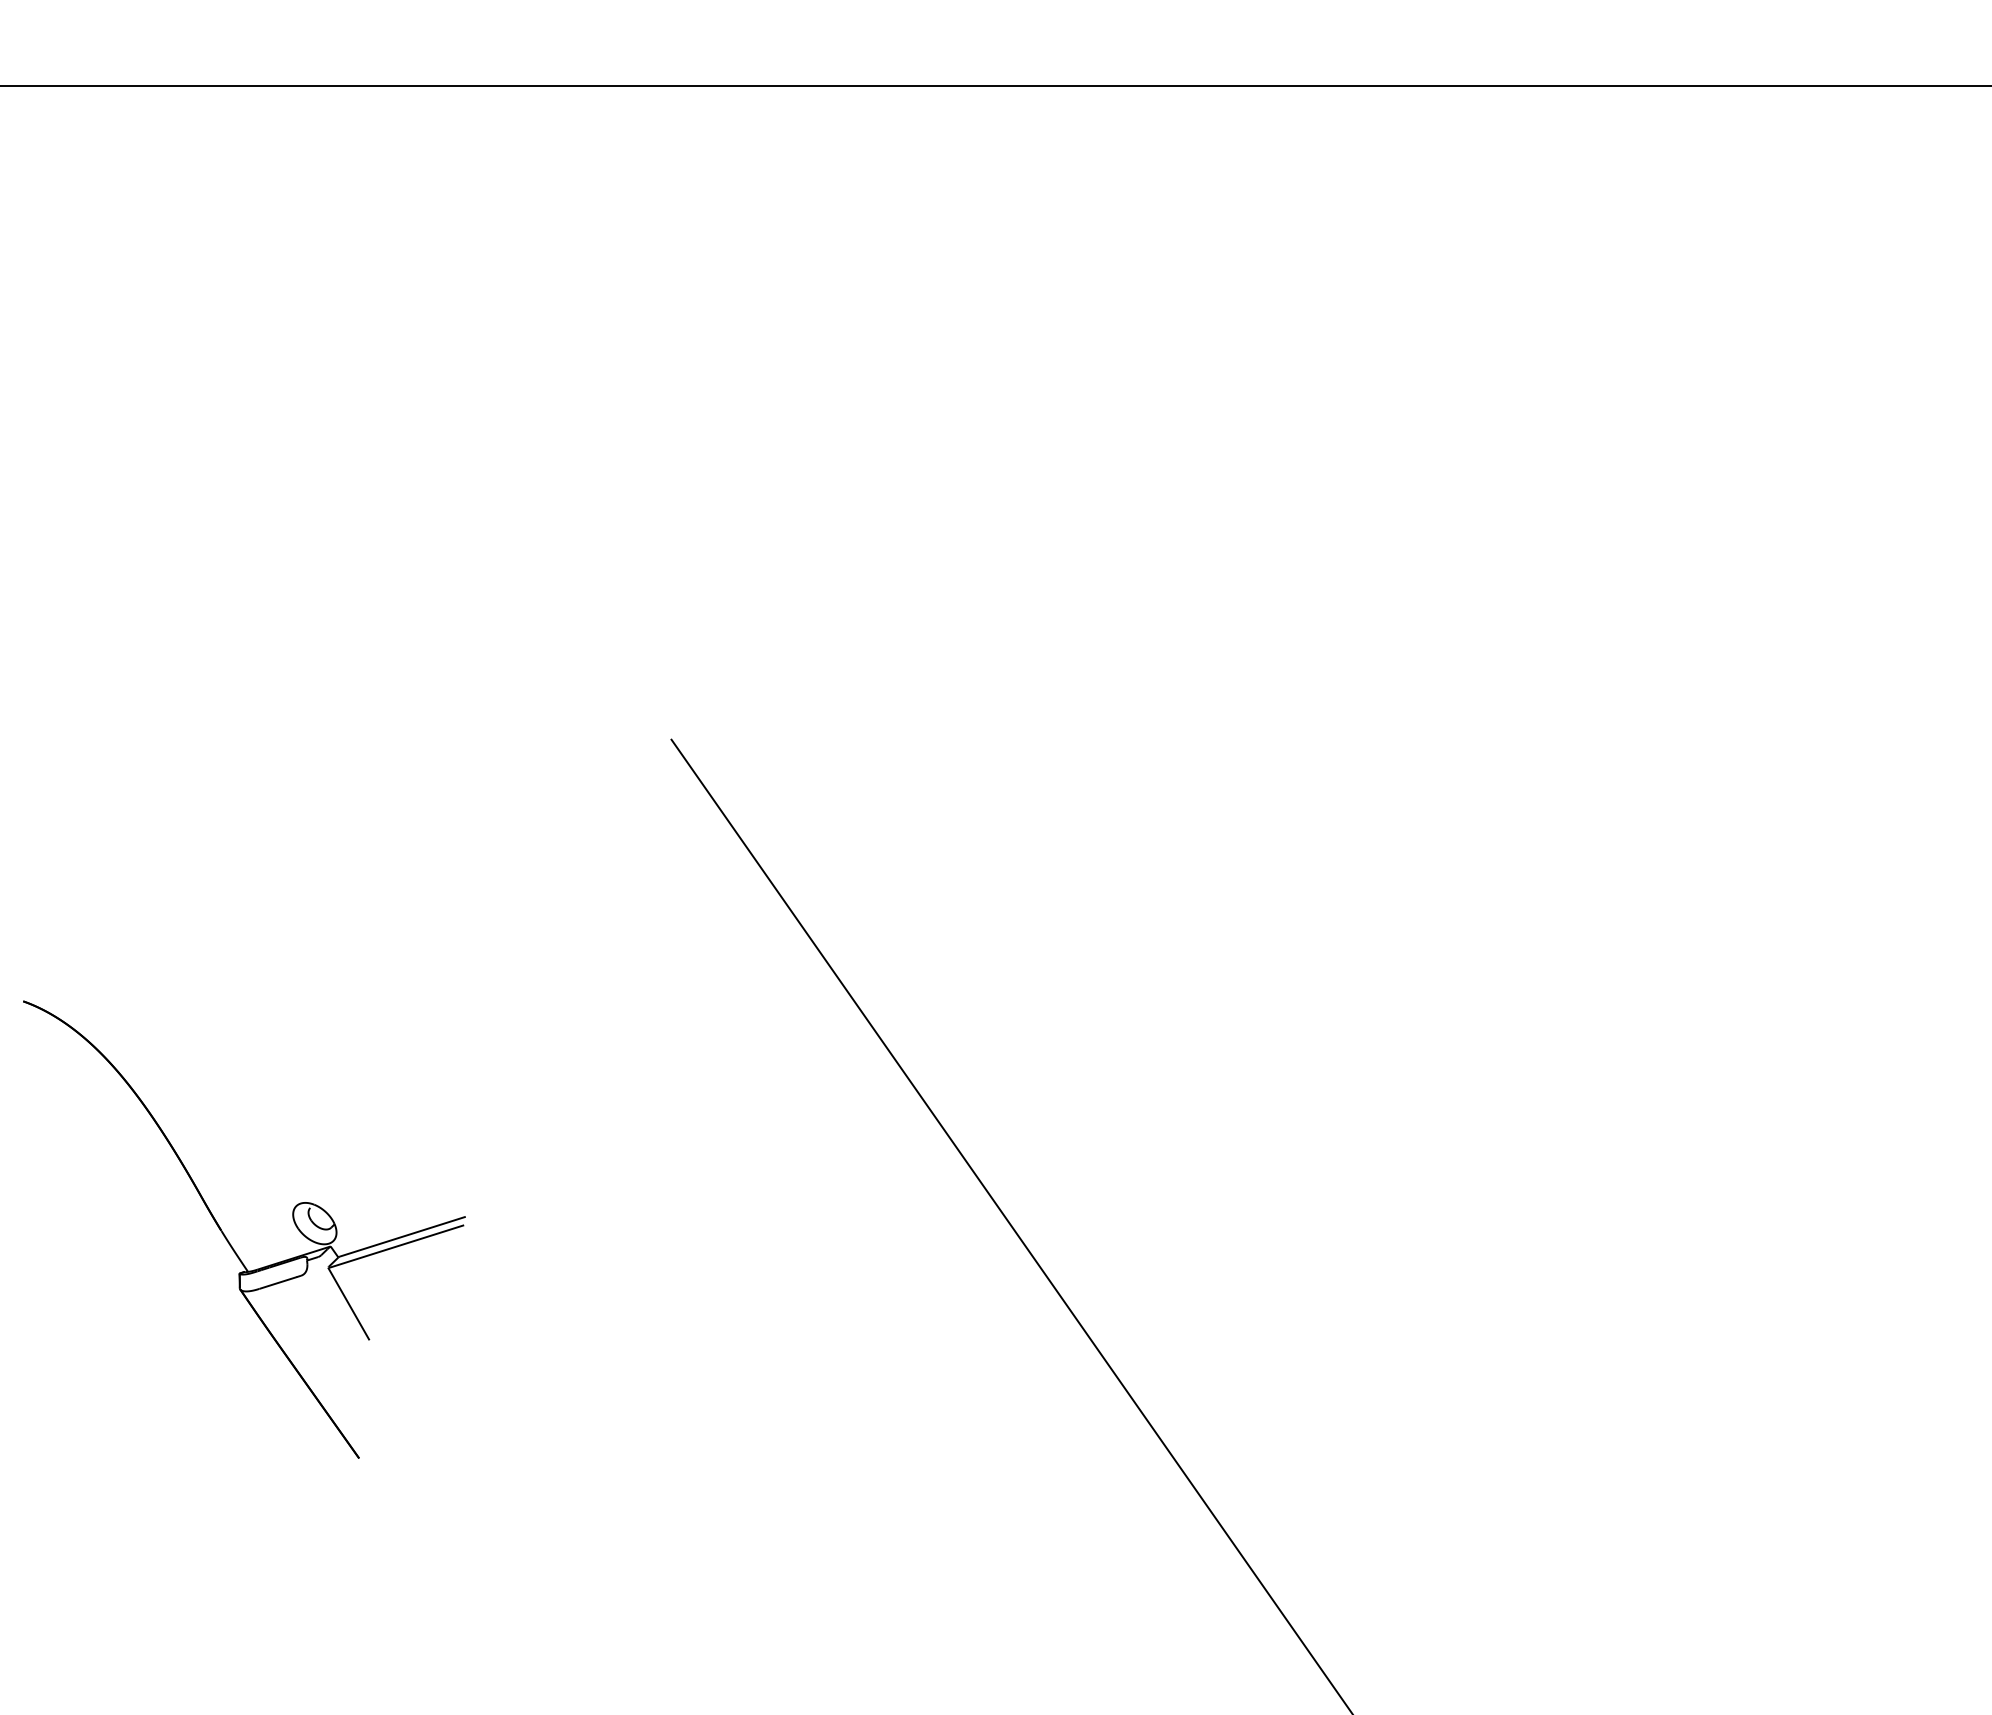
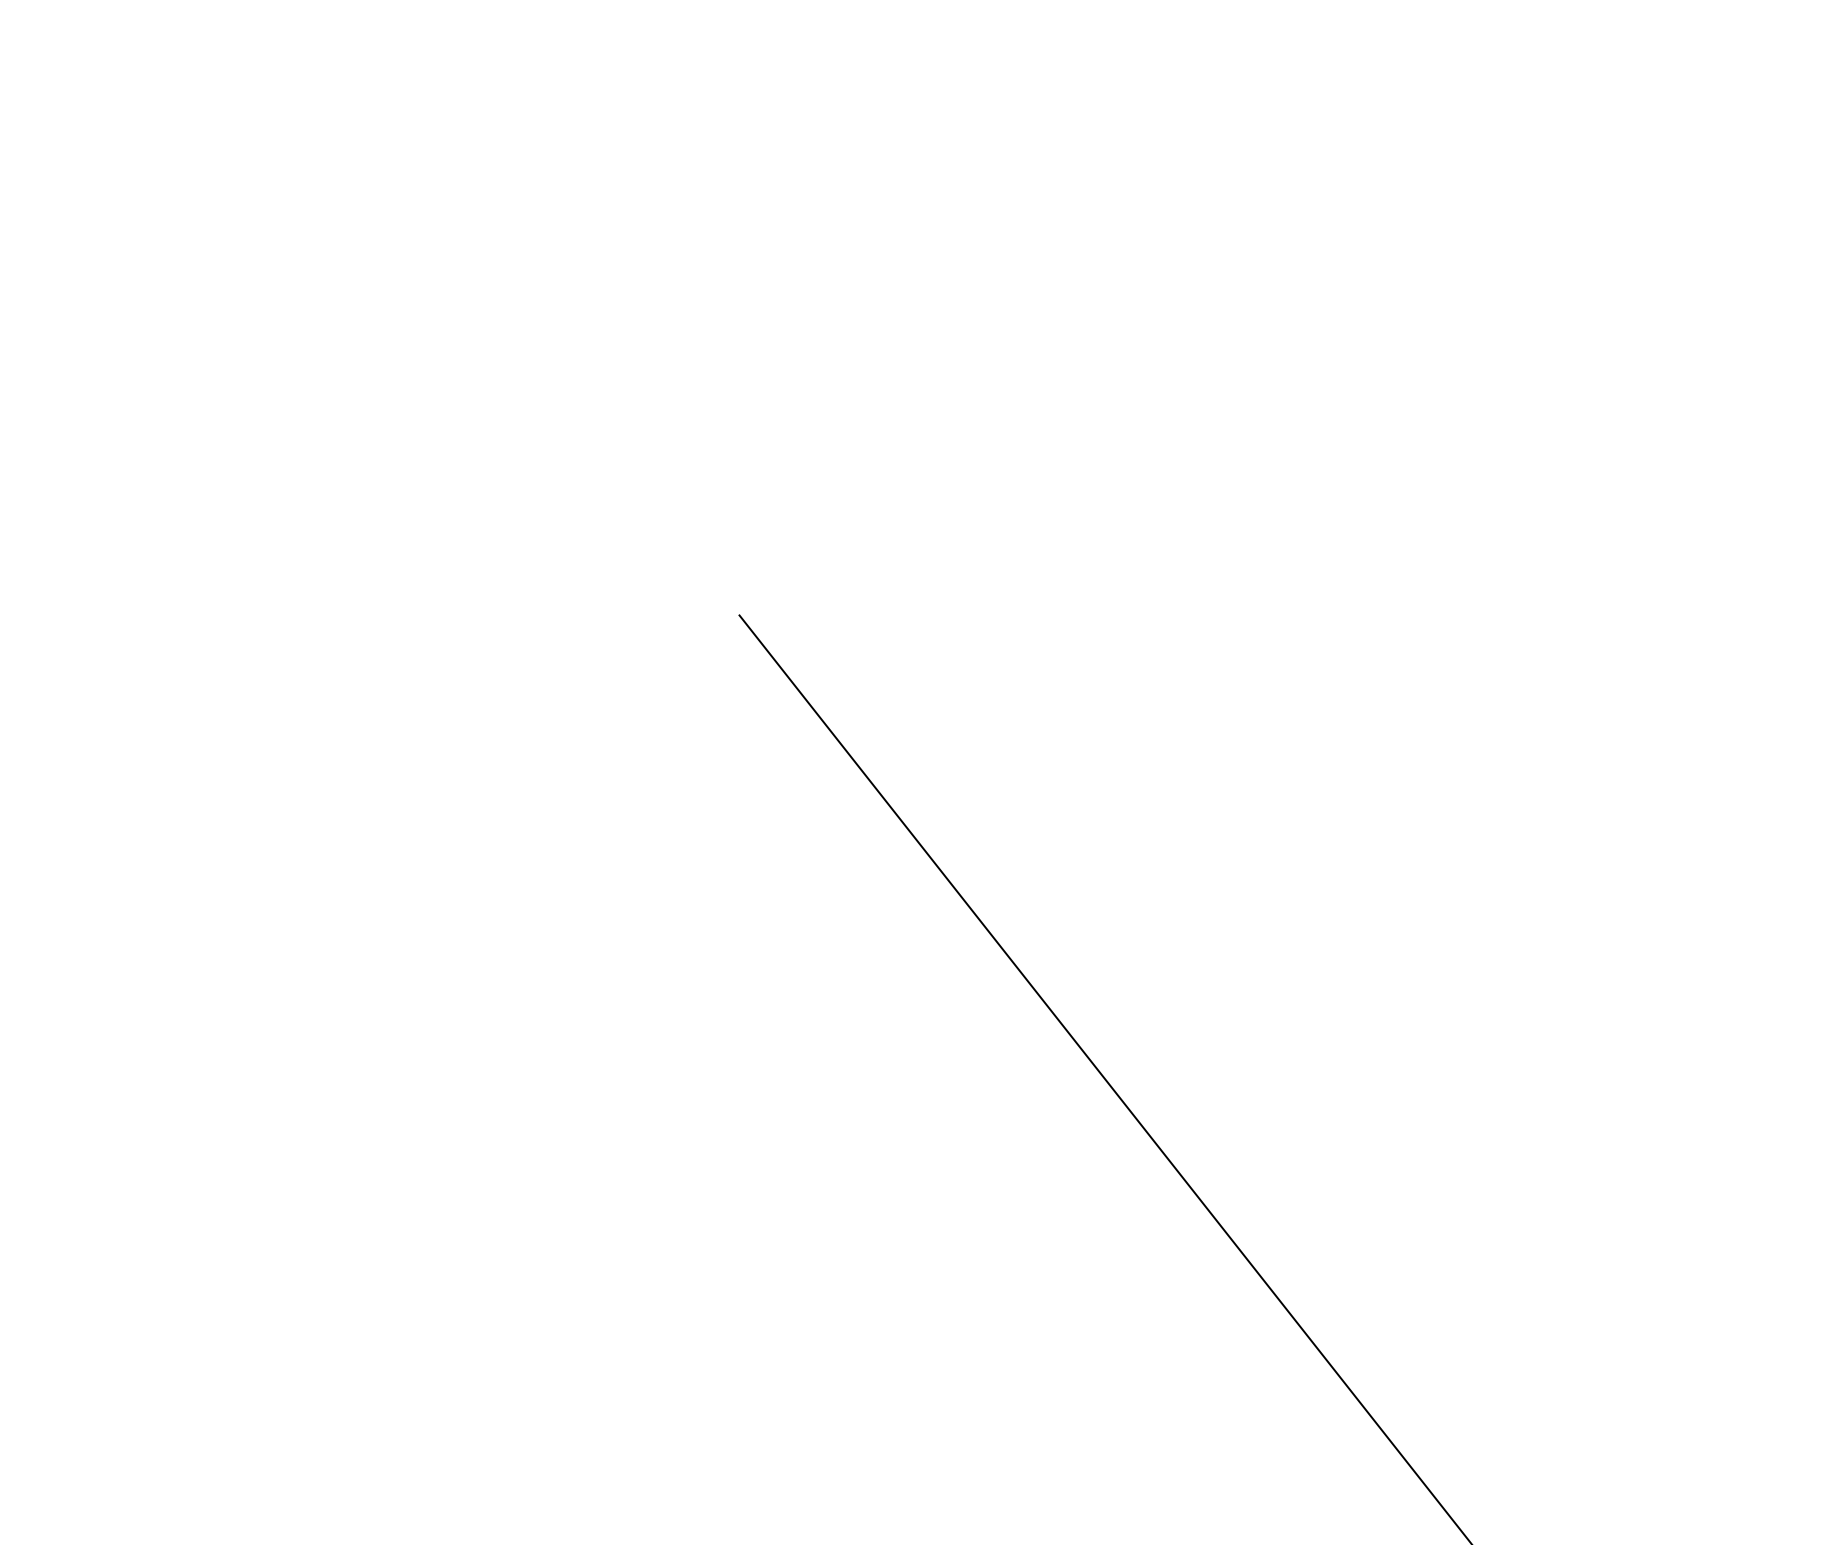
part: (229, 1241) -> (305, 1169), removed

